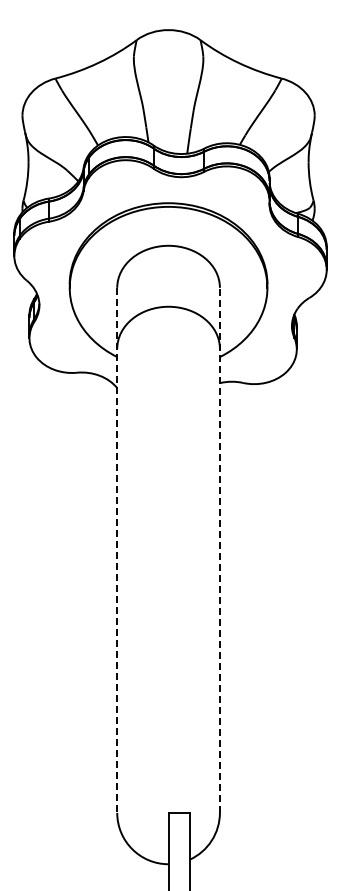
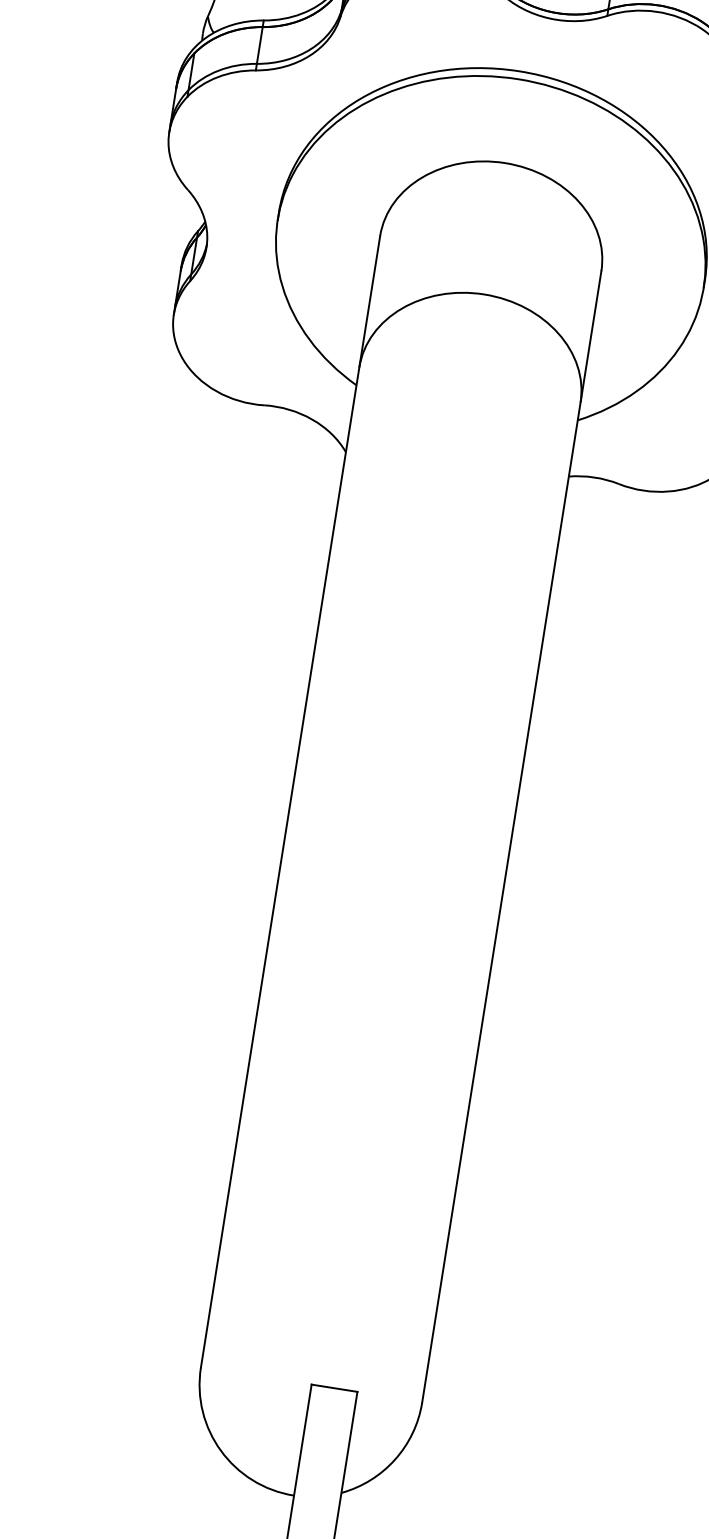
line: (117, 550) -> (291, 802), dashed -> solid
line: (219, 550) -> (510, 836), dashed -> solid

